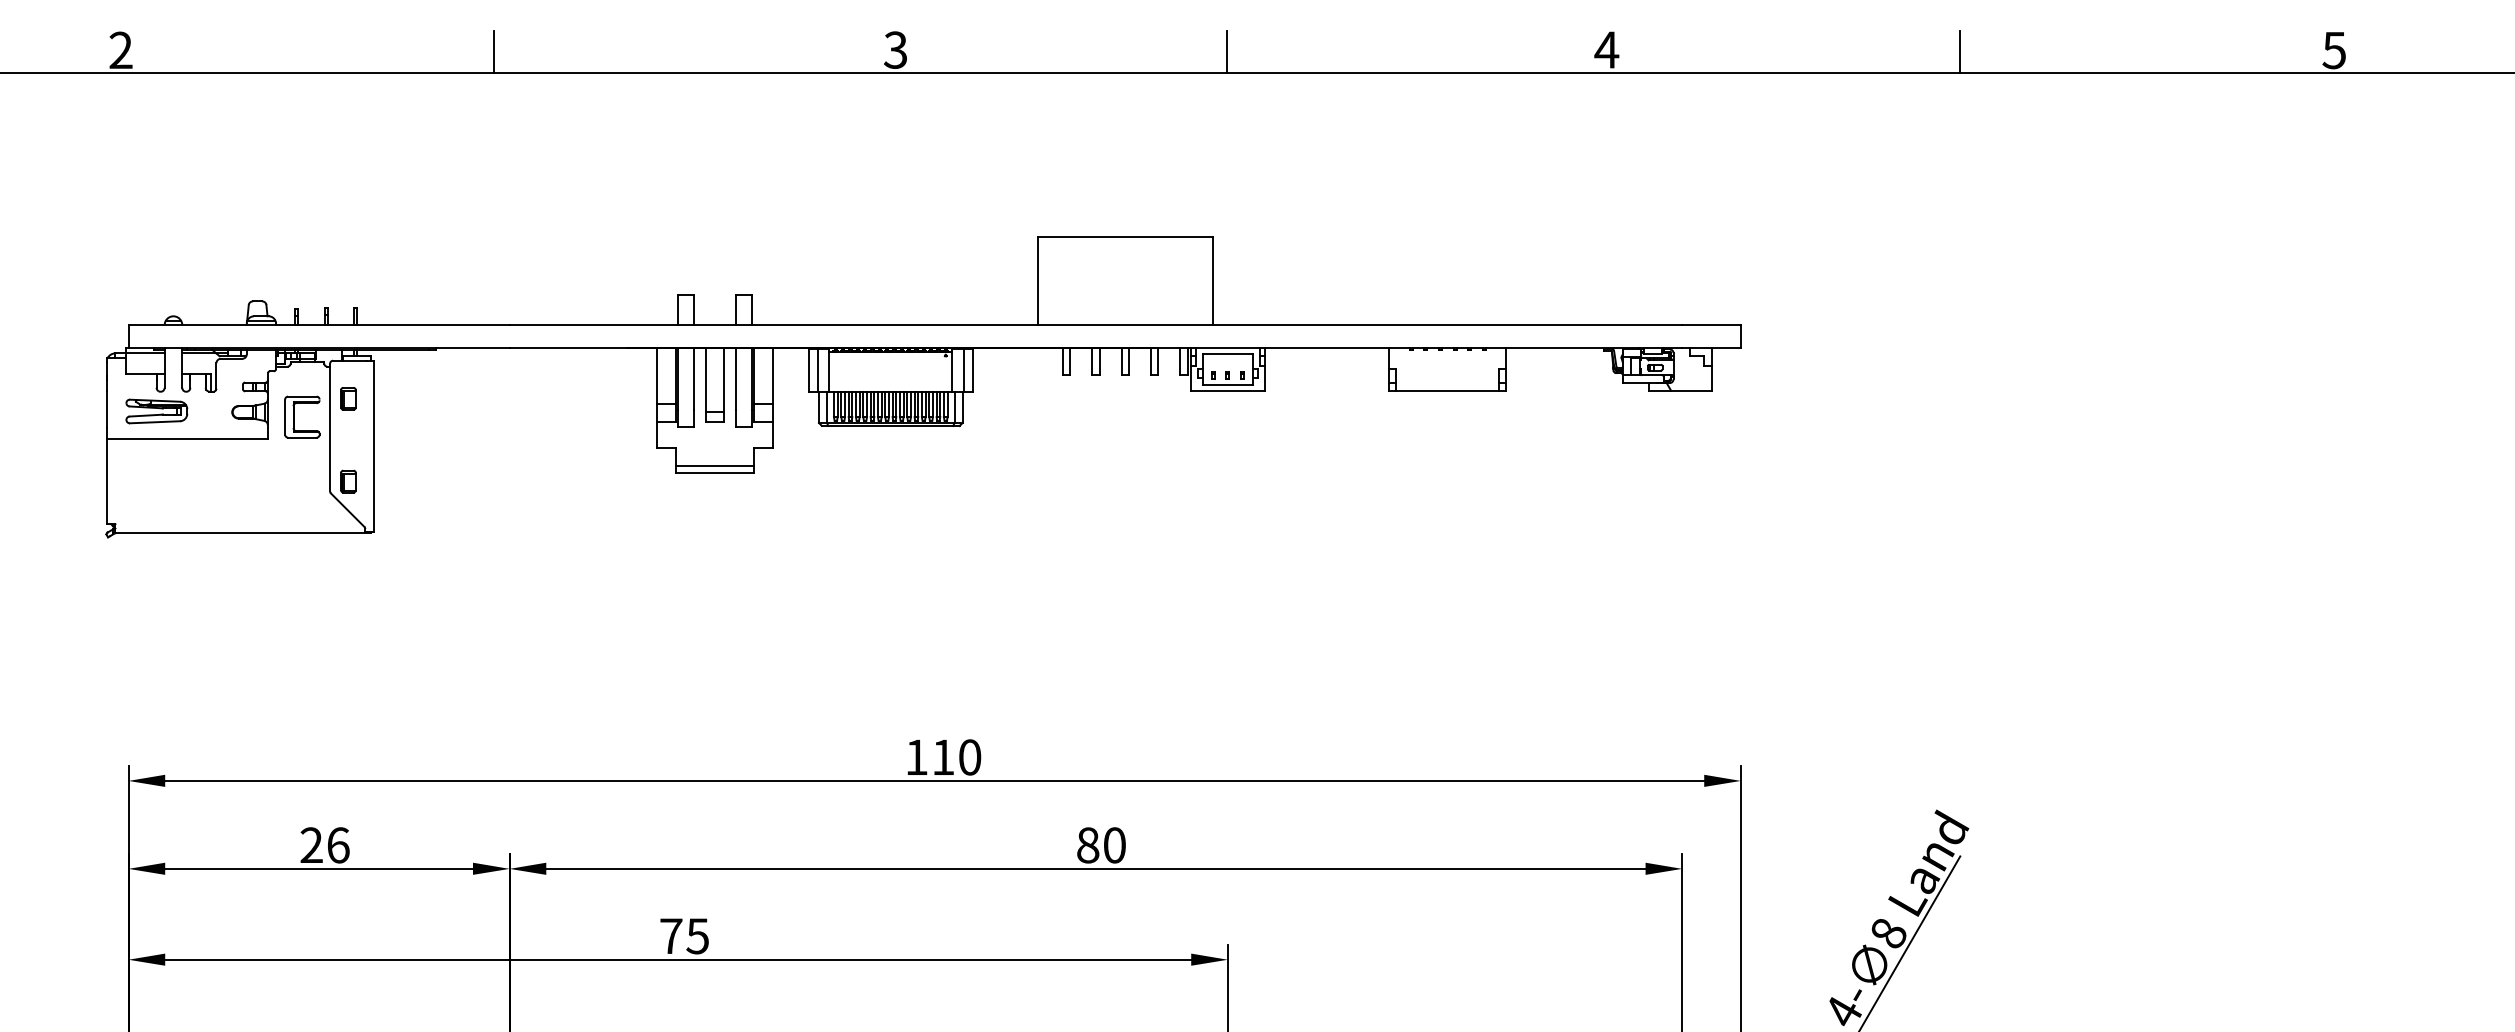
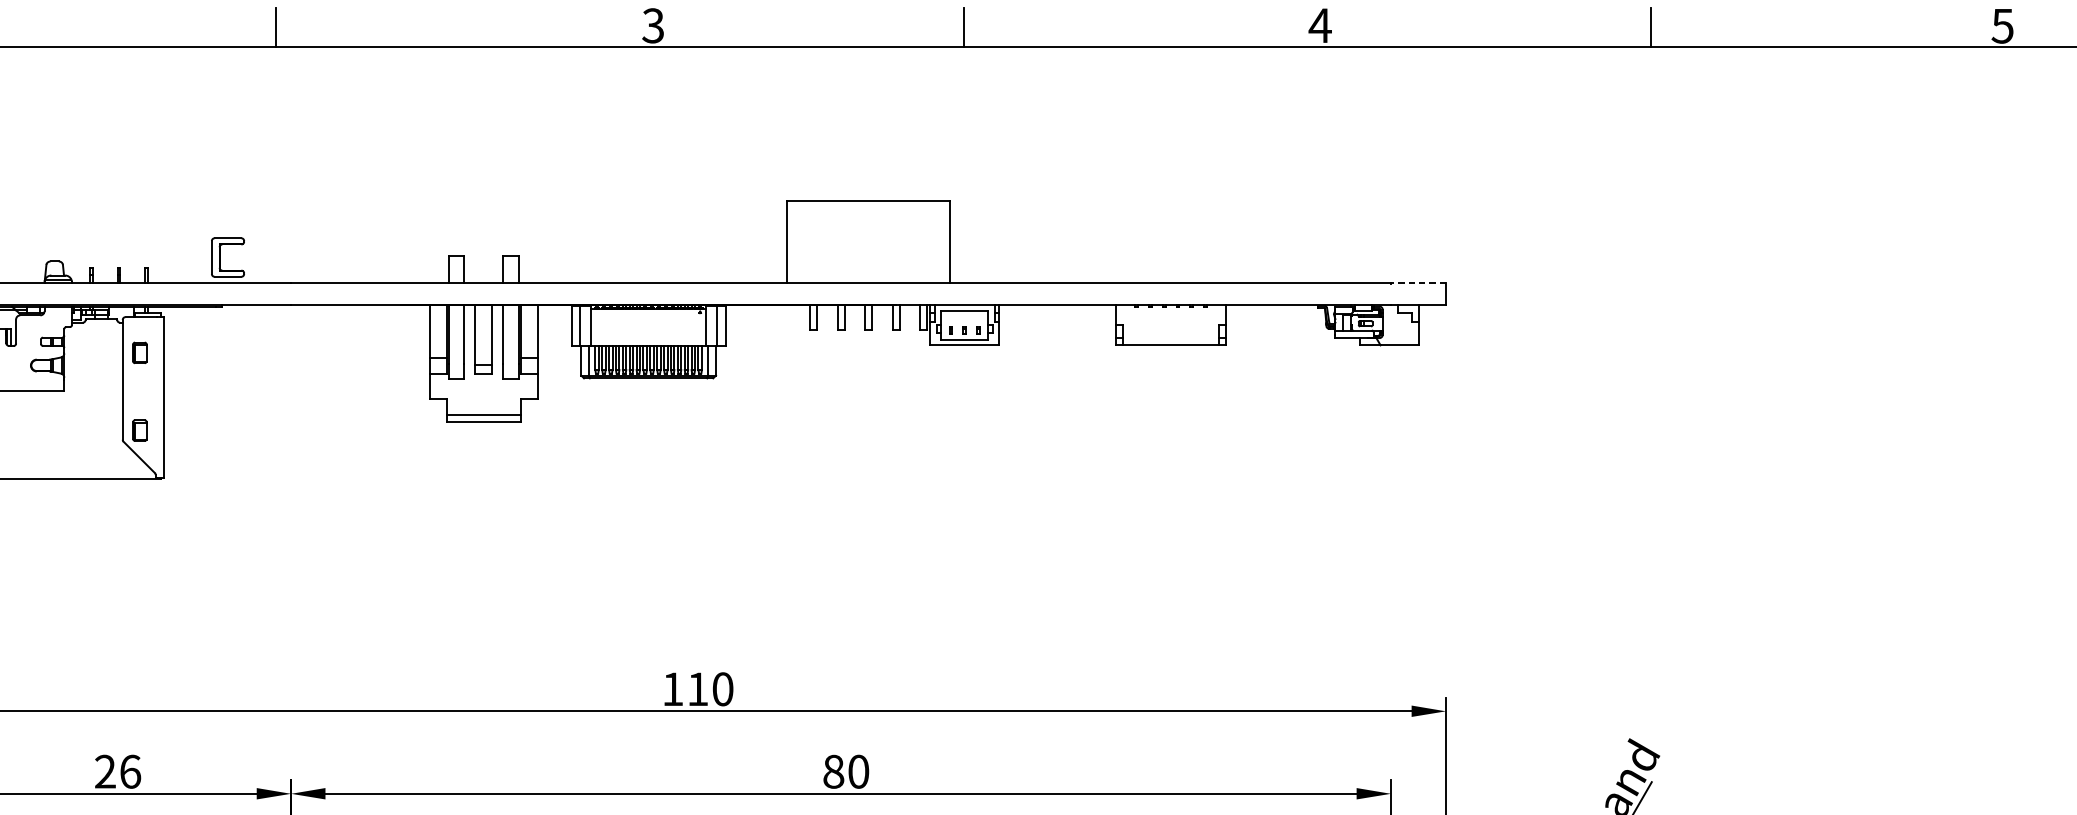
line: (1711, 324) -> (1418, 283), solid -> dashed
part: (294, 416) -> (220, 256), moved

